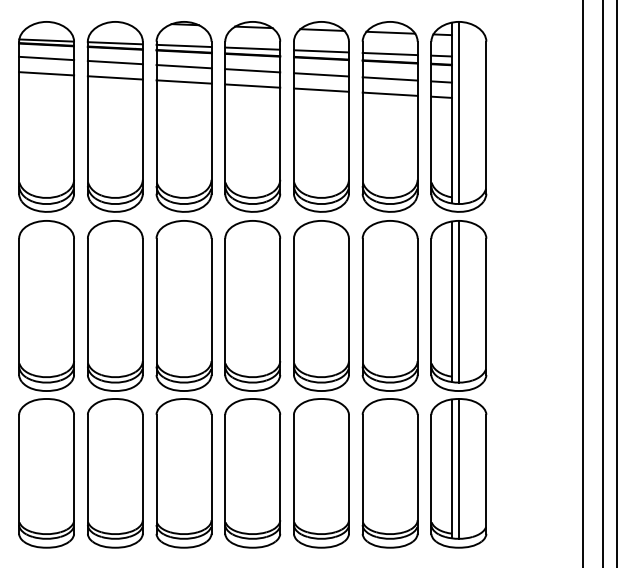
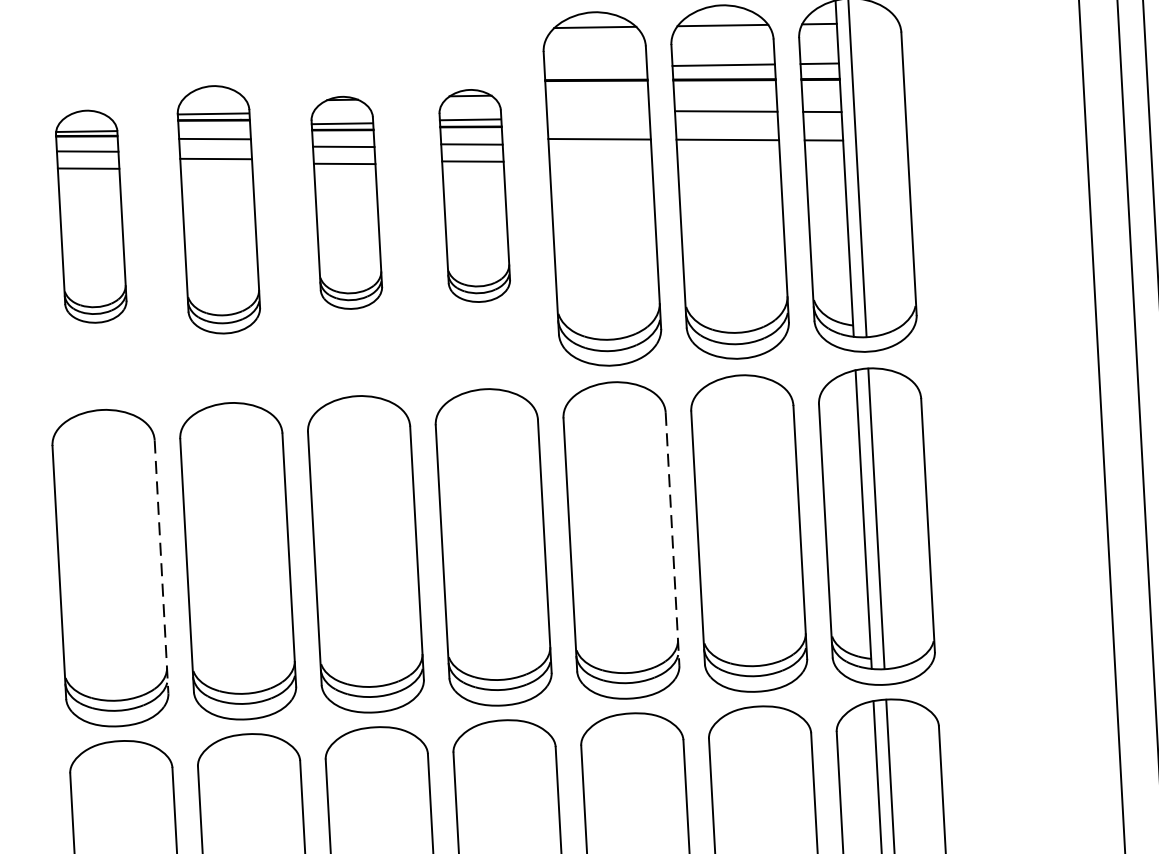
line: (320, 51) -> (593, 67), removed
line: (320, 74) -> (596, 110), removed
part: (46, 116) -> (91, 215), size x0.6
part: (114, 116) -> (217, 209), size x0.7
part: (183, 116) -> (345, 202), size x0.6
part: (252, 116) -> (474, 195), size x0.6
line: (74, 307) -> (162, 568), solid -> dashed
line: (348, 307) -> (671, 540), solid -> dashed

